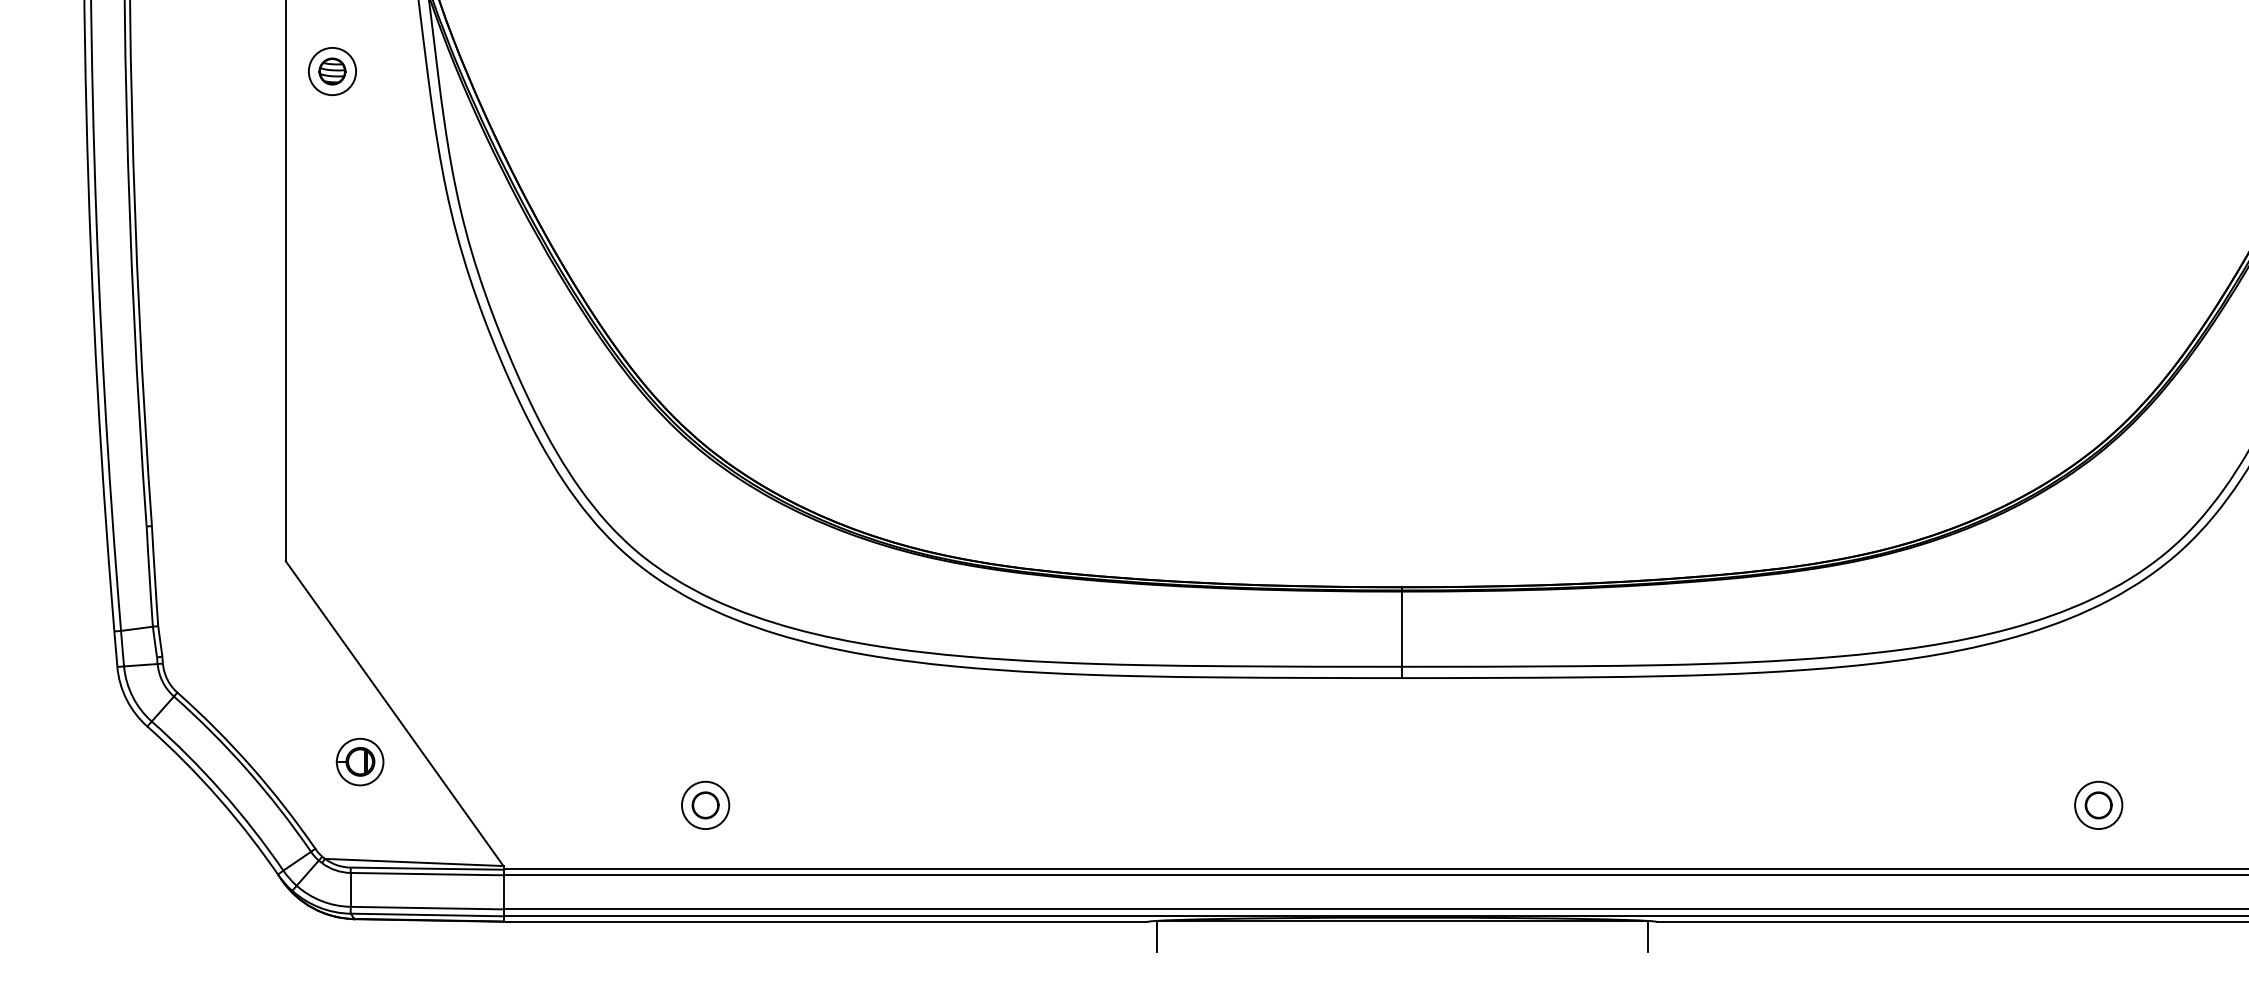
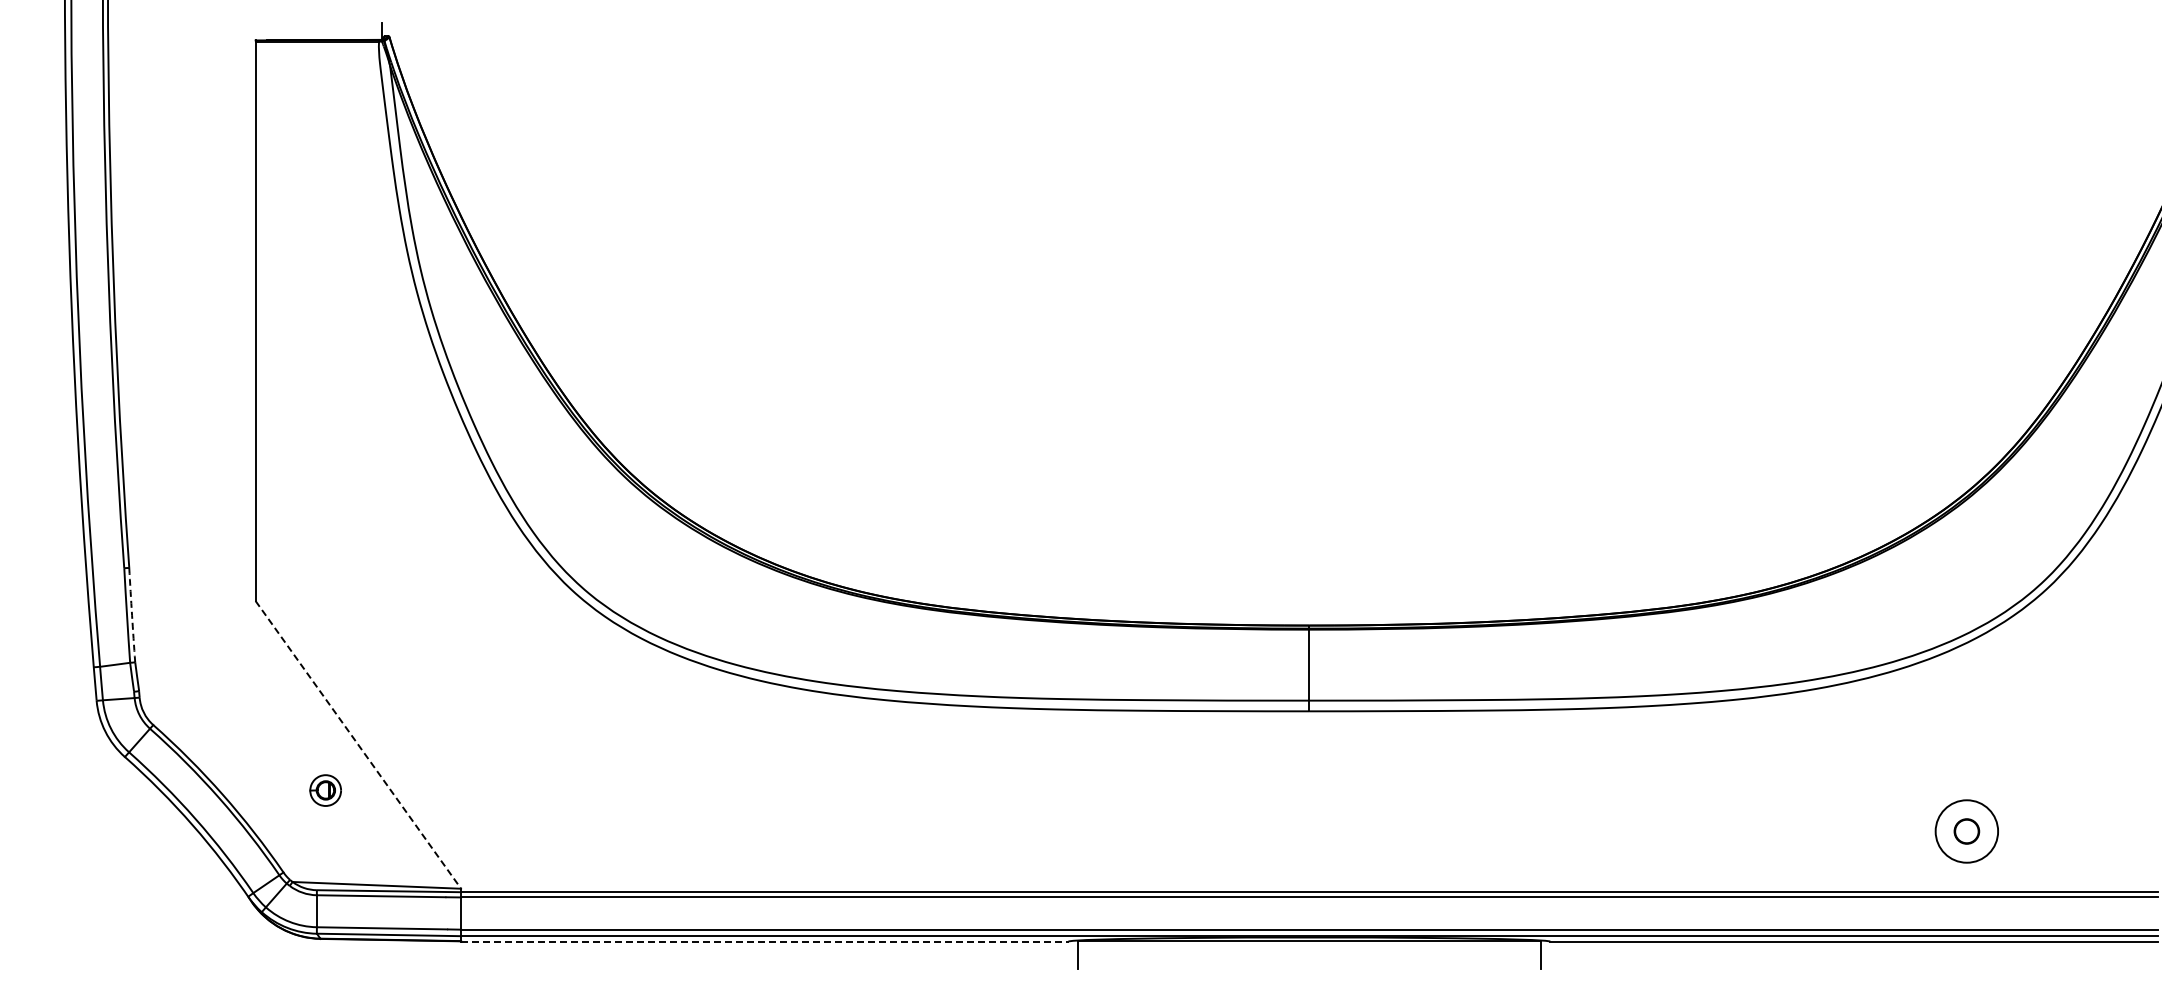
part: (332, 71) -> (299, 138), removed
arc: (155, 576) -> (132, 615), solid -> dashed
line: (394, 713) -> (358, 744), solid -> dashed
part: (359, 761) -> (325, 790), size x0.7
part: (705, 805) -> (651, 831), removed
circle: (2098, 805) -> (1966, 831), size x1.4
line: (824, 921) -> (764, 941), solid -> dashed

